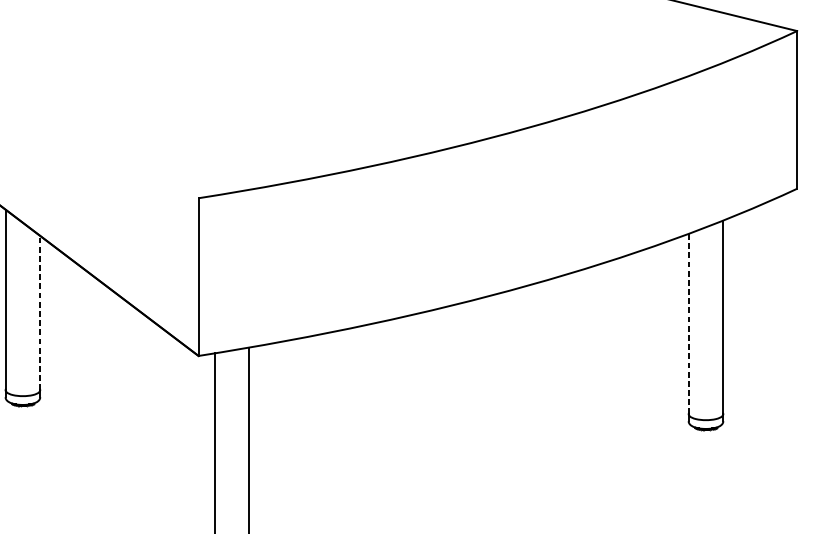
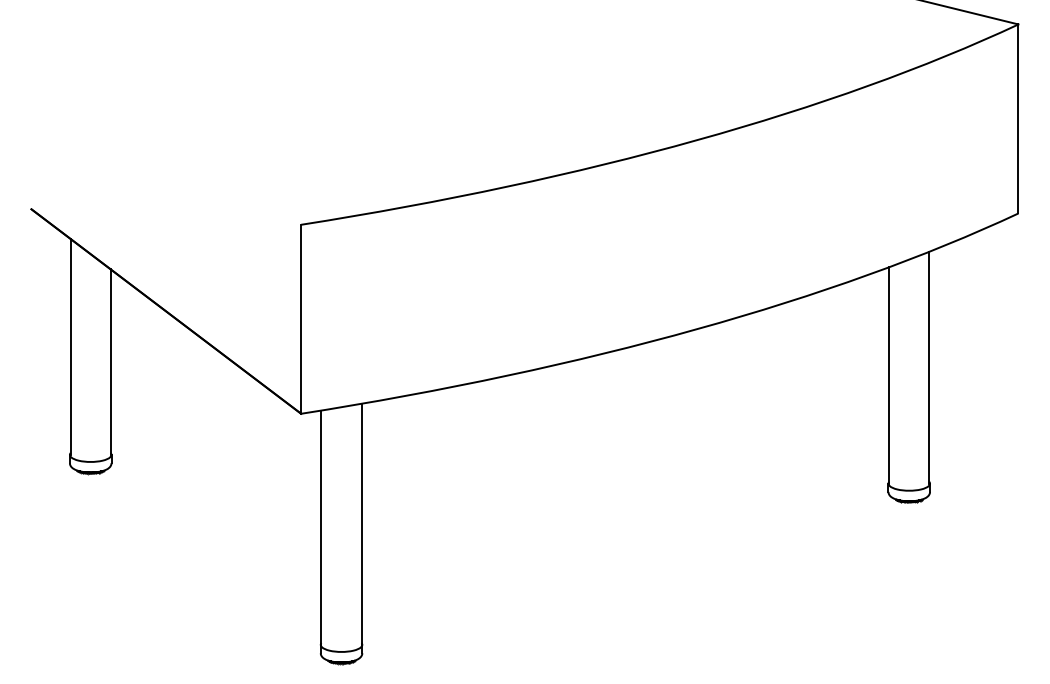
line: (39, 313) -> (110, 362), dashed -> solid
line: (689, 323) -> (889, 374), dashed -> solid

